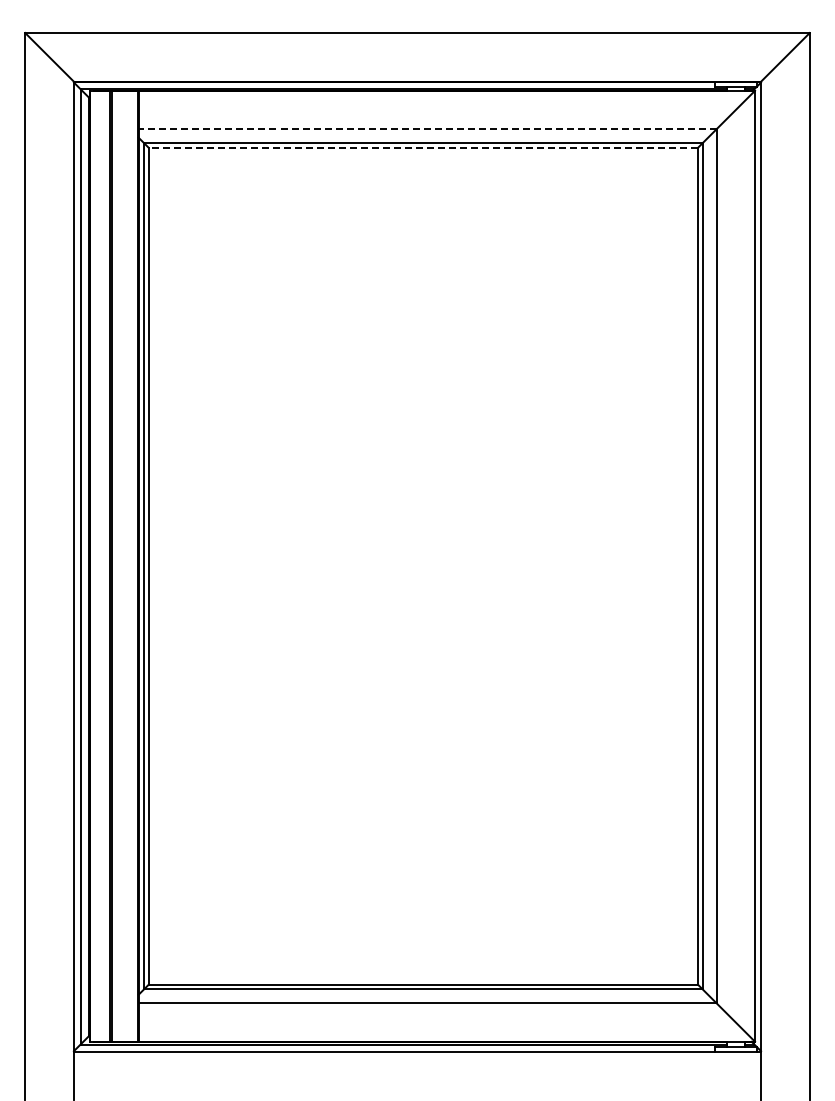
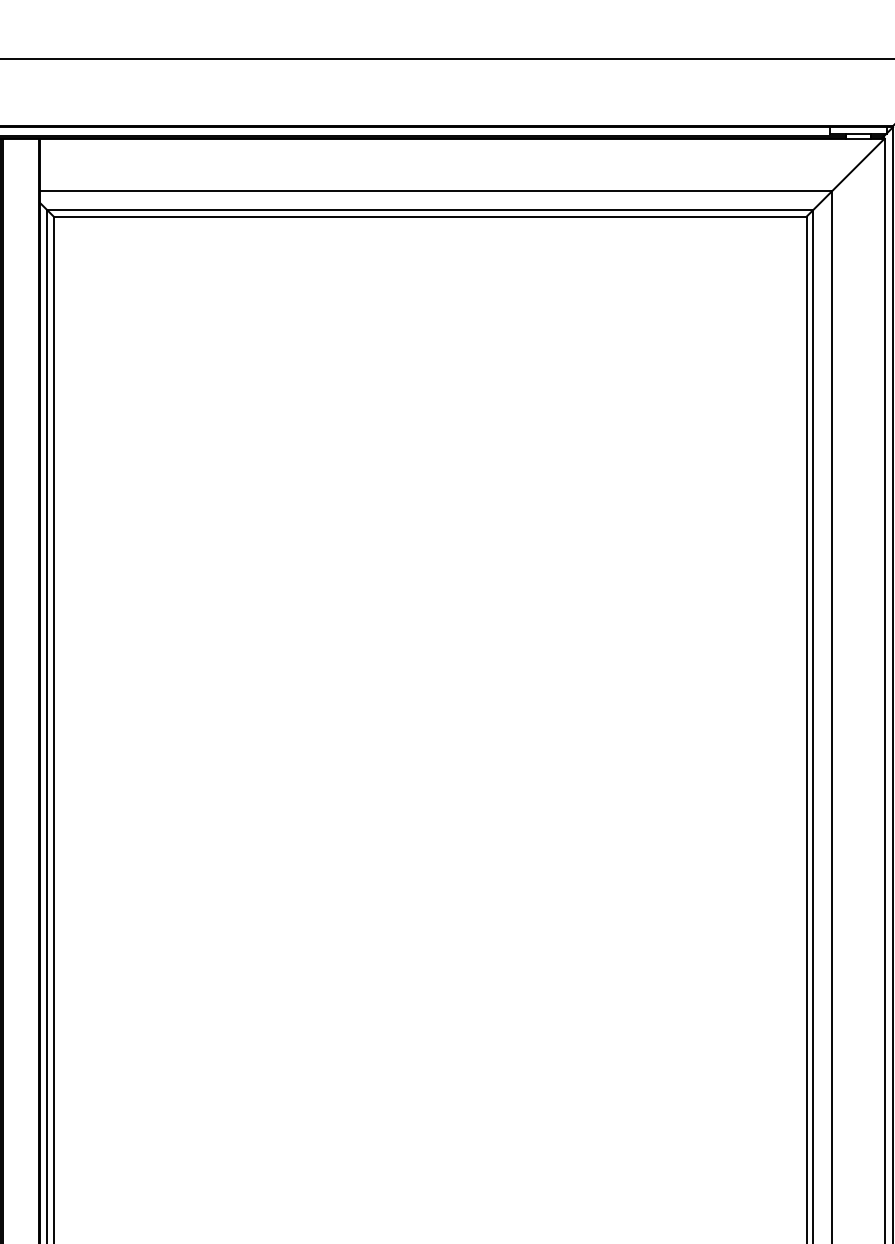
line: (427, 129) -> (435, 191), dashed -> solid
line: (423, 147) -> (430, 216), dashed -> solid

